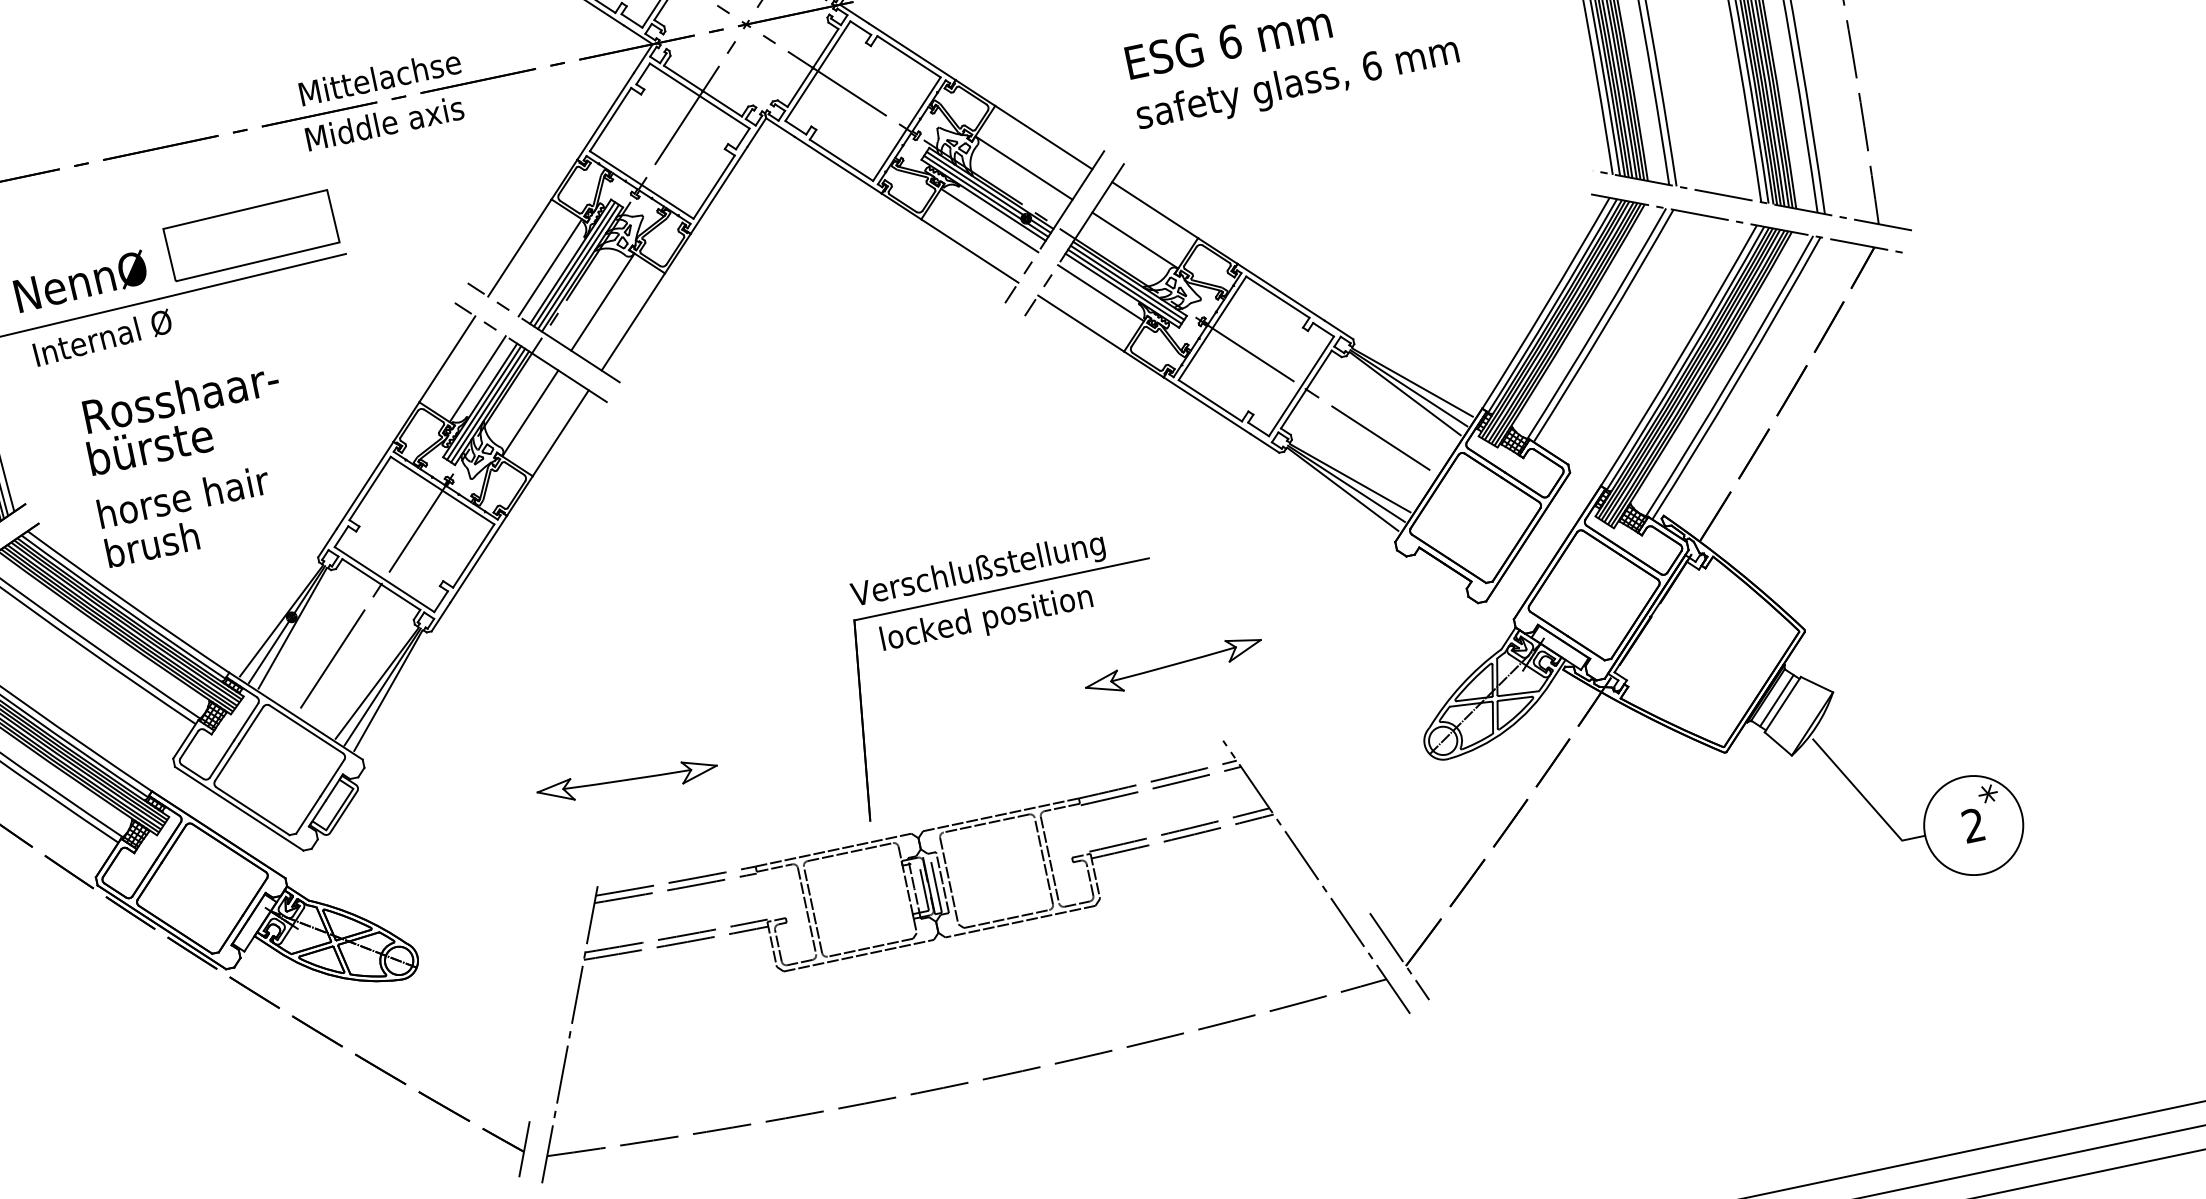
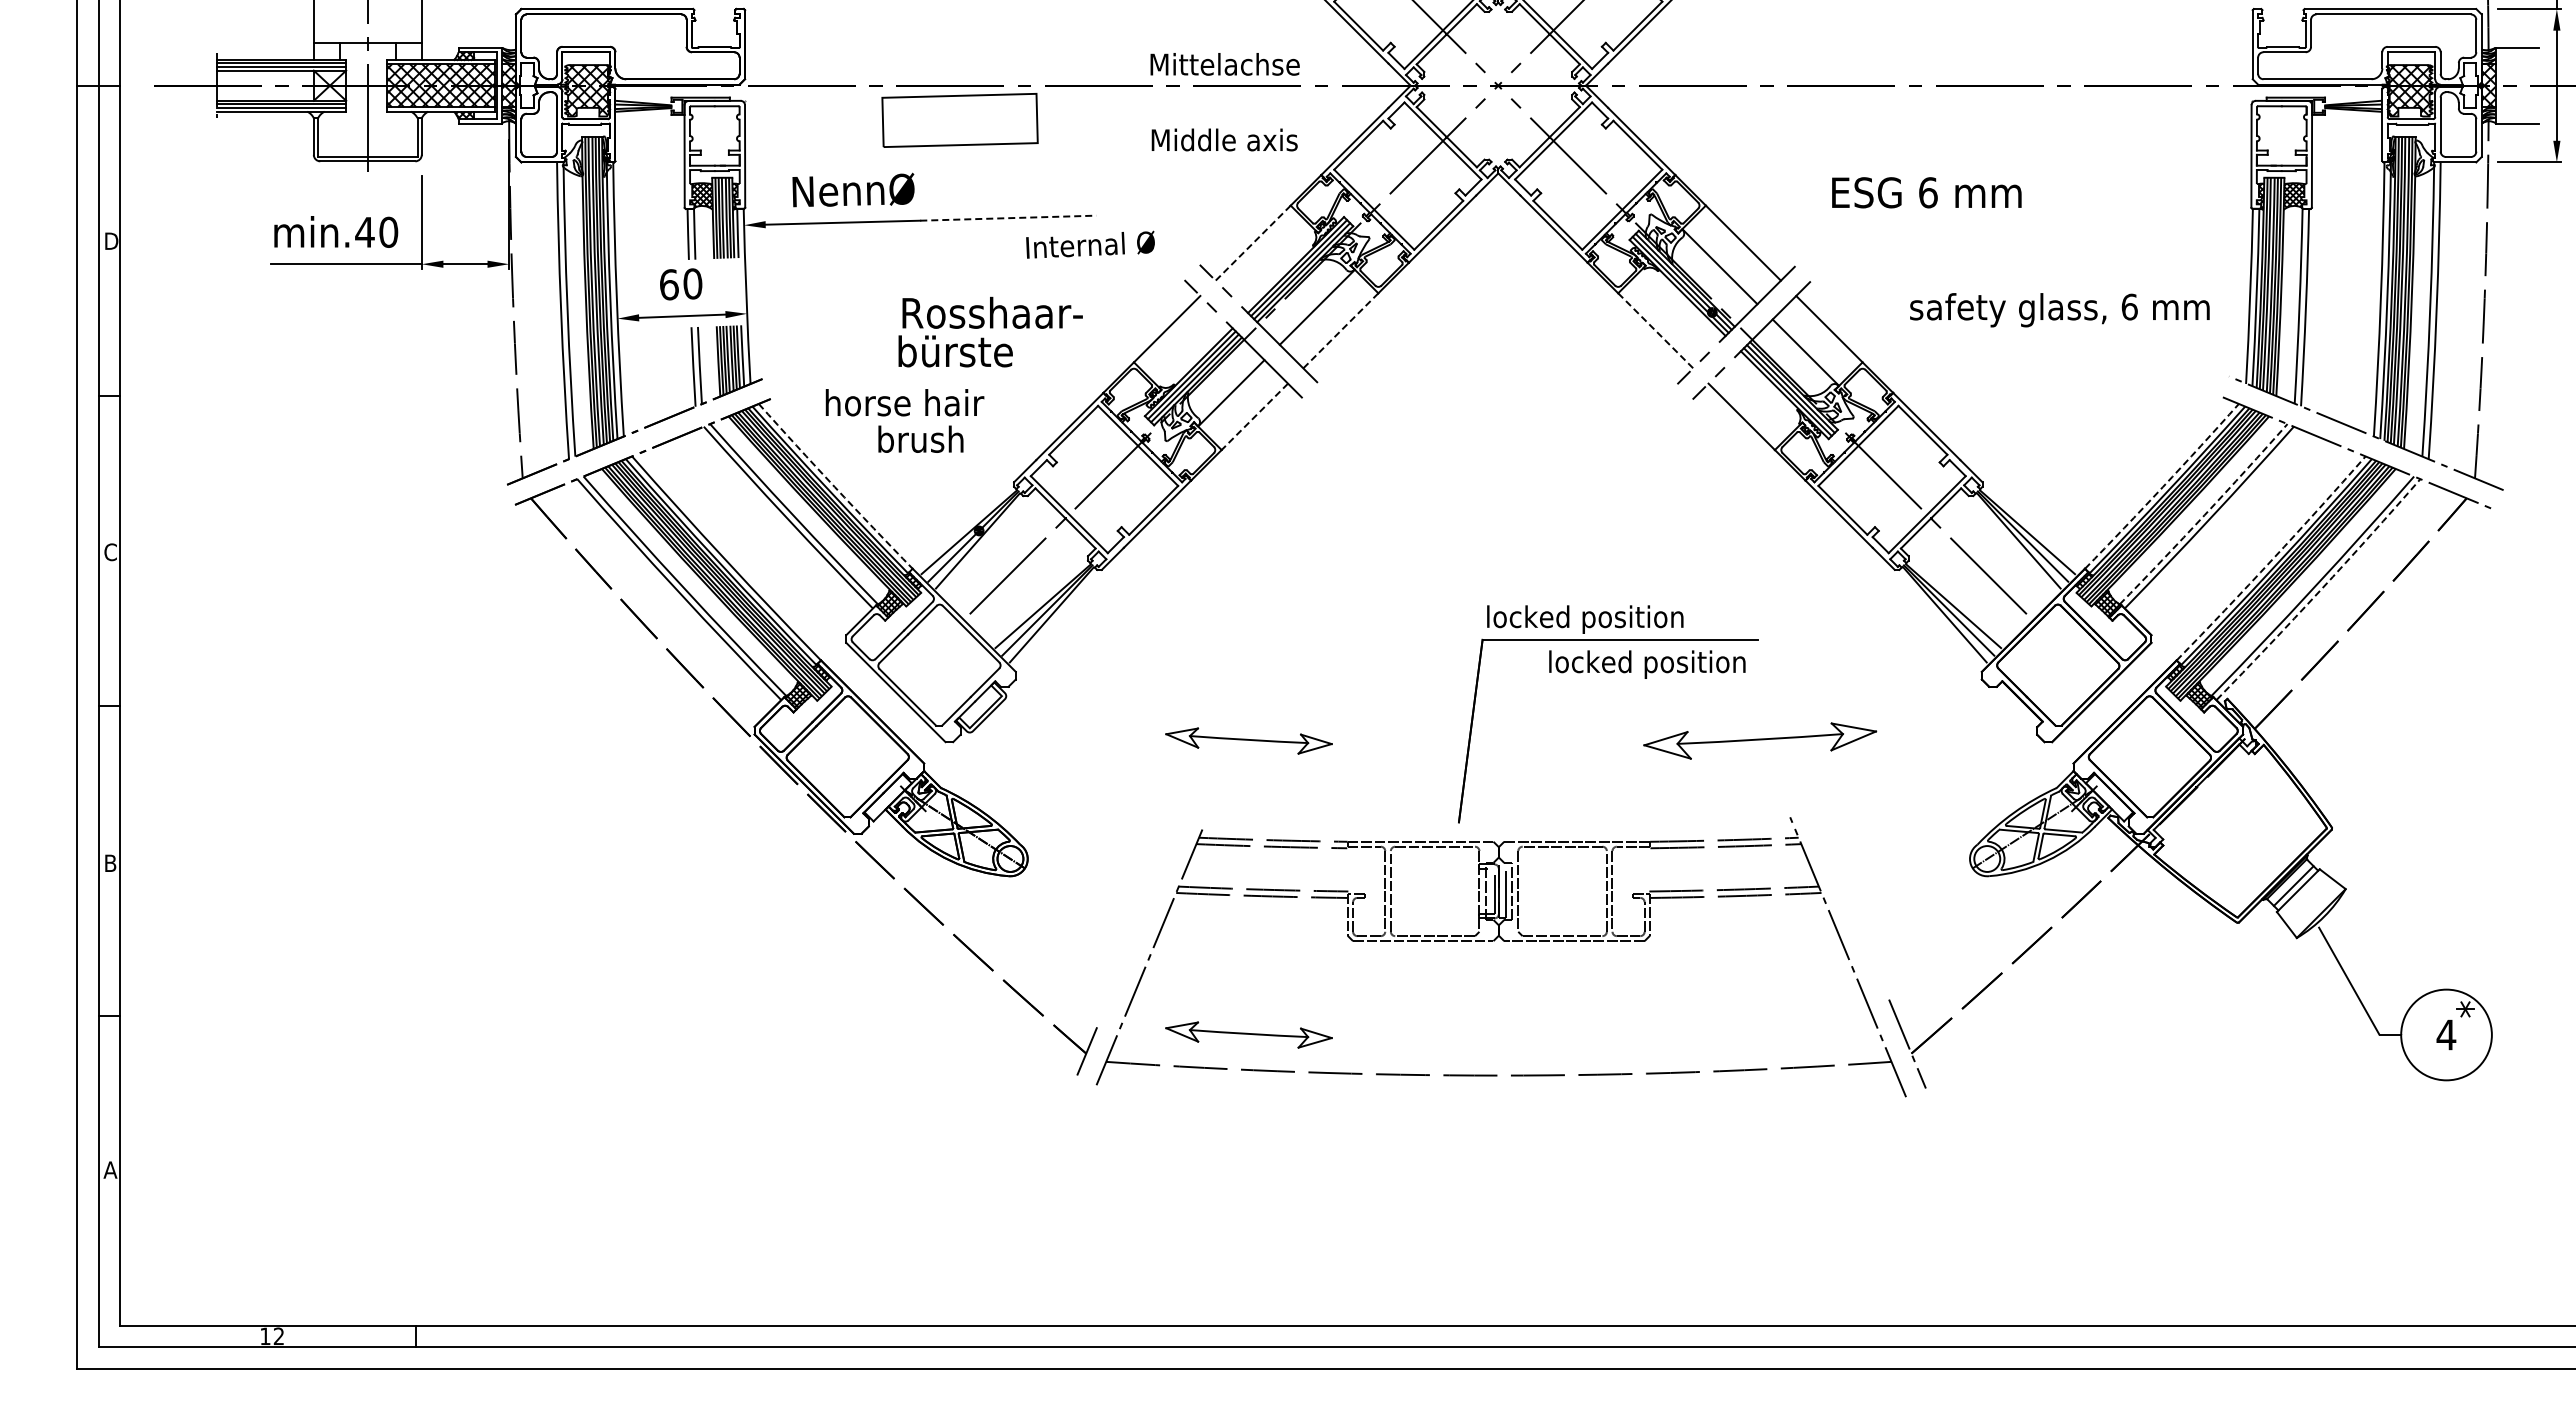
text: (379, 78) -> (1224, 64), moved
text: (1297, 85) -> (2059, 310), moved
text: (384, 122) -> (1224, 139), moved
line: (988, 219) -> (1678, 306), removed
part: (250, 235) -> (959, 120), moved
line: (519, 248) -> (1252, 243), solid -> dashed
line: (970, 251) -> (1656, 331), solid -> dashed
line: (550, 267) -> (1276, 266), removed
line: (252, 276) -> (1008, 218), solid -> dashed
line: (1101, 293) -> (1765, 393), removed
arc: (1546, 304) -> (2162, 487), solid -> dashed
line: (633, 322) -> (1340, 331), solid -> dashed
arc: (1598, 324) -> (2204, 515), solid -> dashed
text: (102, 337) -> (1090, 244), moved
arc: (1680, 356) -> (2272, 559), solid -> dashed
line: (477, 378) -> (1190, 352), removed
arc: (1738, 378) -> (2320, 590), solid -> dashed
text: (183, 417) -> (990, 331), moved
line: (560, 432) -> (1254, 416), solid -> dashed
text: (151, 543) -> (920, 438), moved
text: (977, 571) -> (1602, 619), Verschlußstellung -> locked position
arc: (127, 603) -> (834, 487), solid -> dashed
text: (987, 619) -> (1647, 664), moved
part: (1173, 665) -> (1759, 740), size x1.4
text: (1973, 825) -> (2446, 1034), 2 -> 4
part: (693, 1094) -> (1248, 1034), added

